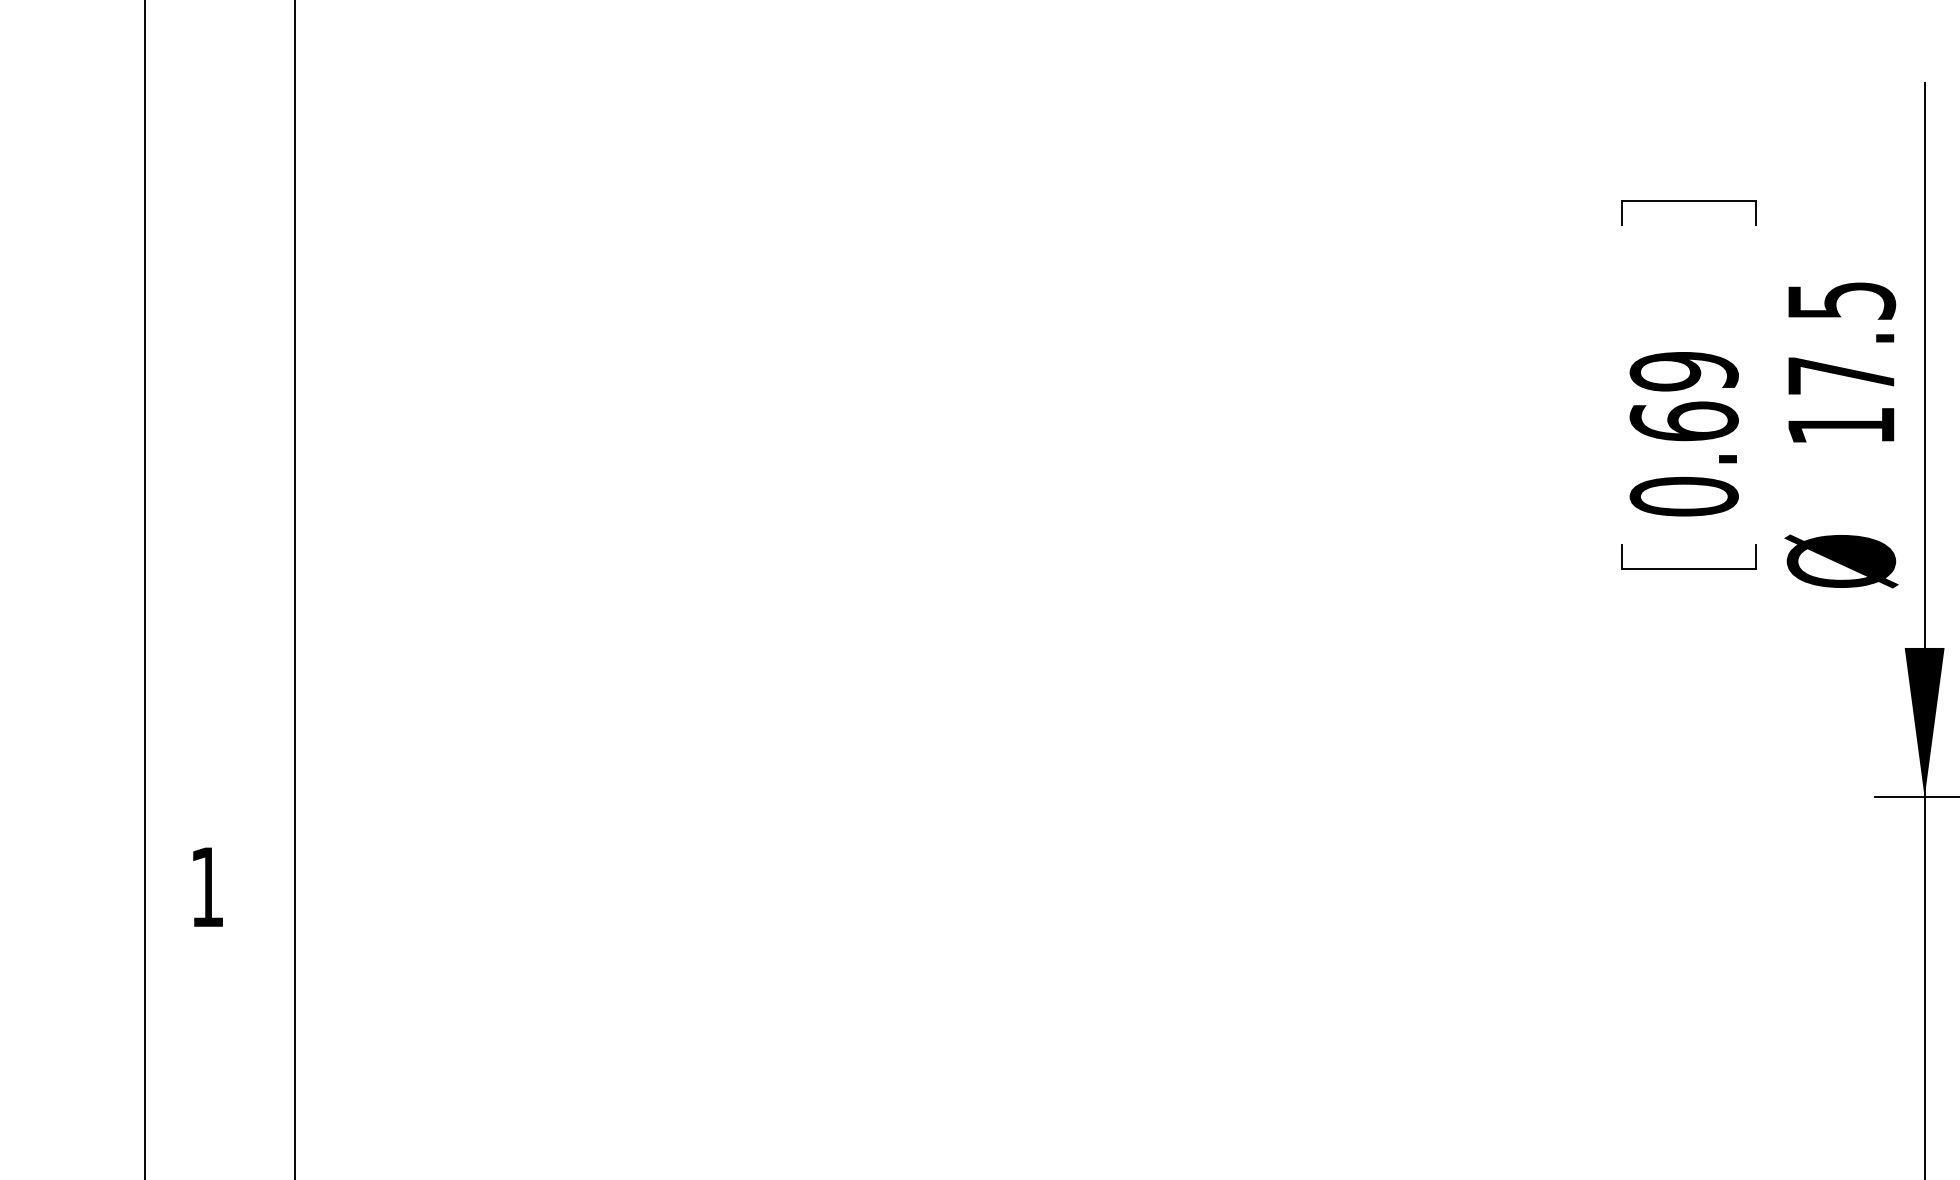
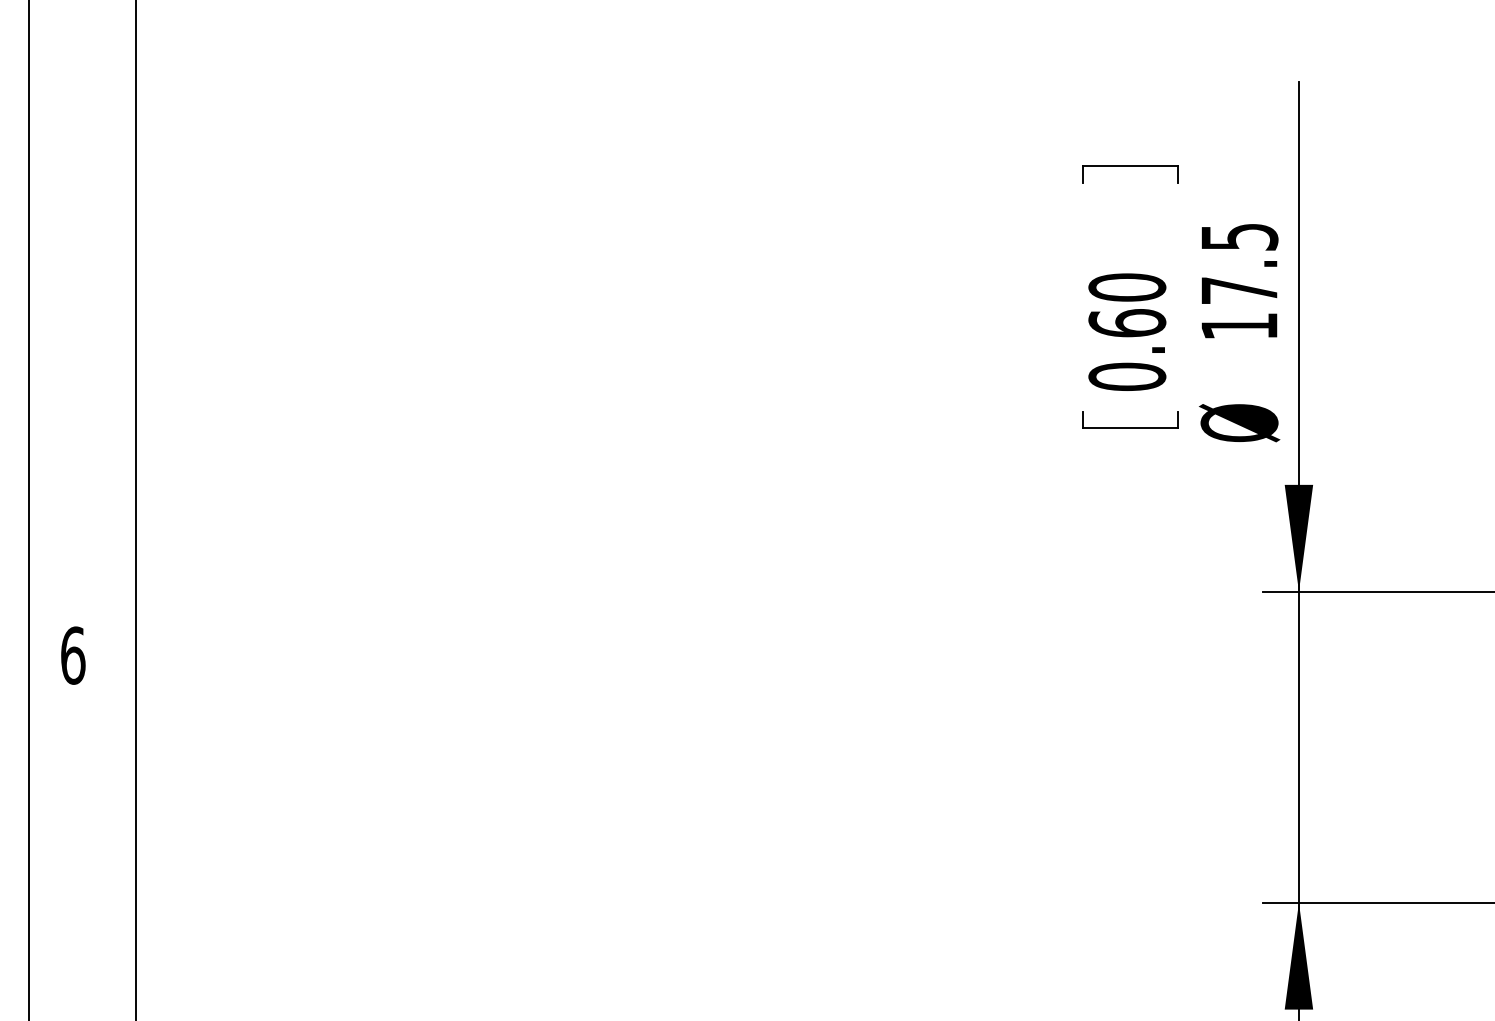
text: (1684, 371) -> (1127, 287), 0.69 -> 0.60
text: (207, 886) -> (73, 655), 1 -> 6

